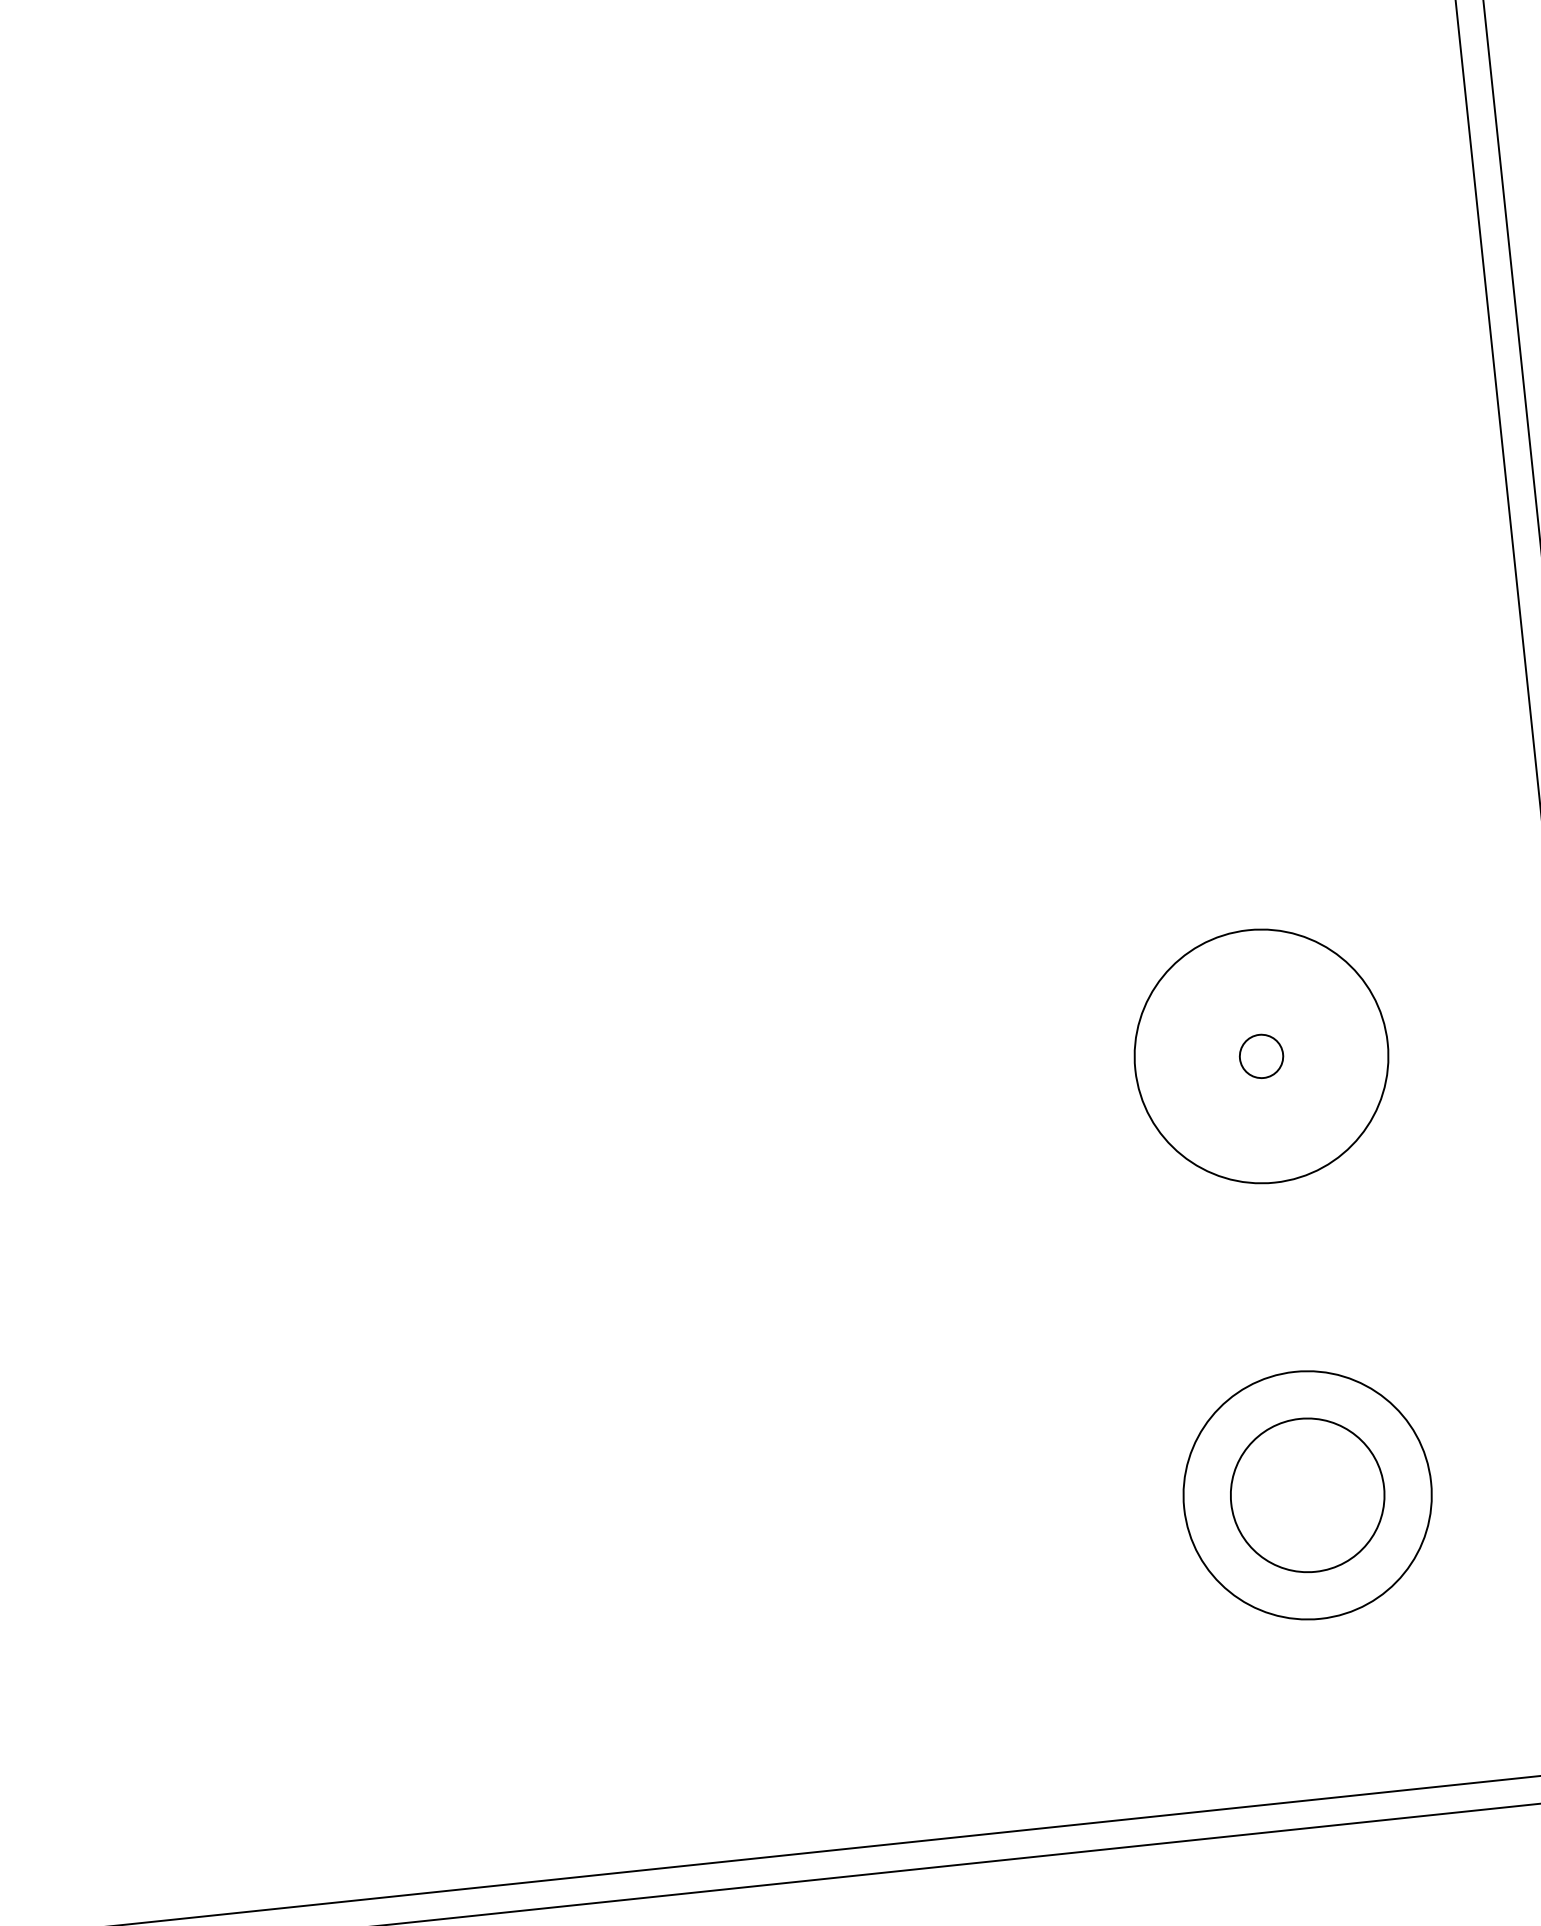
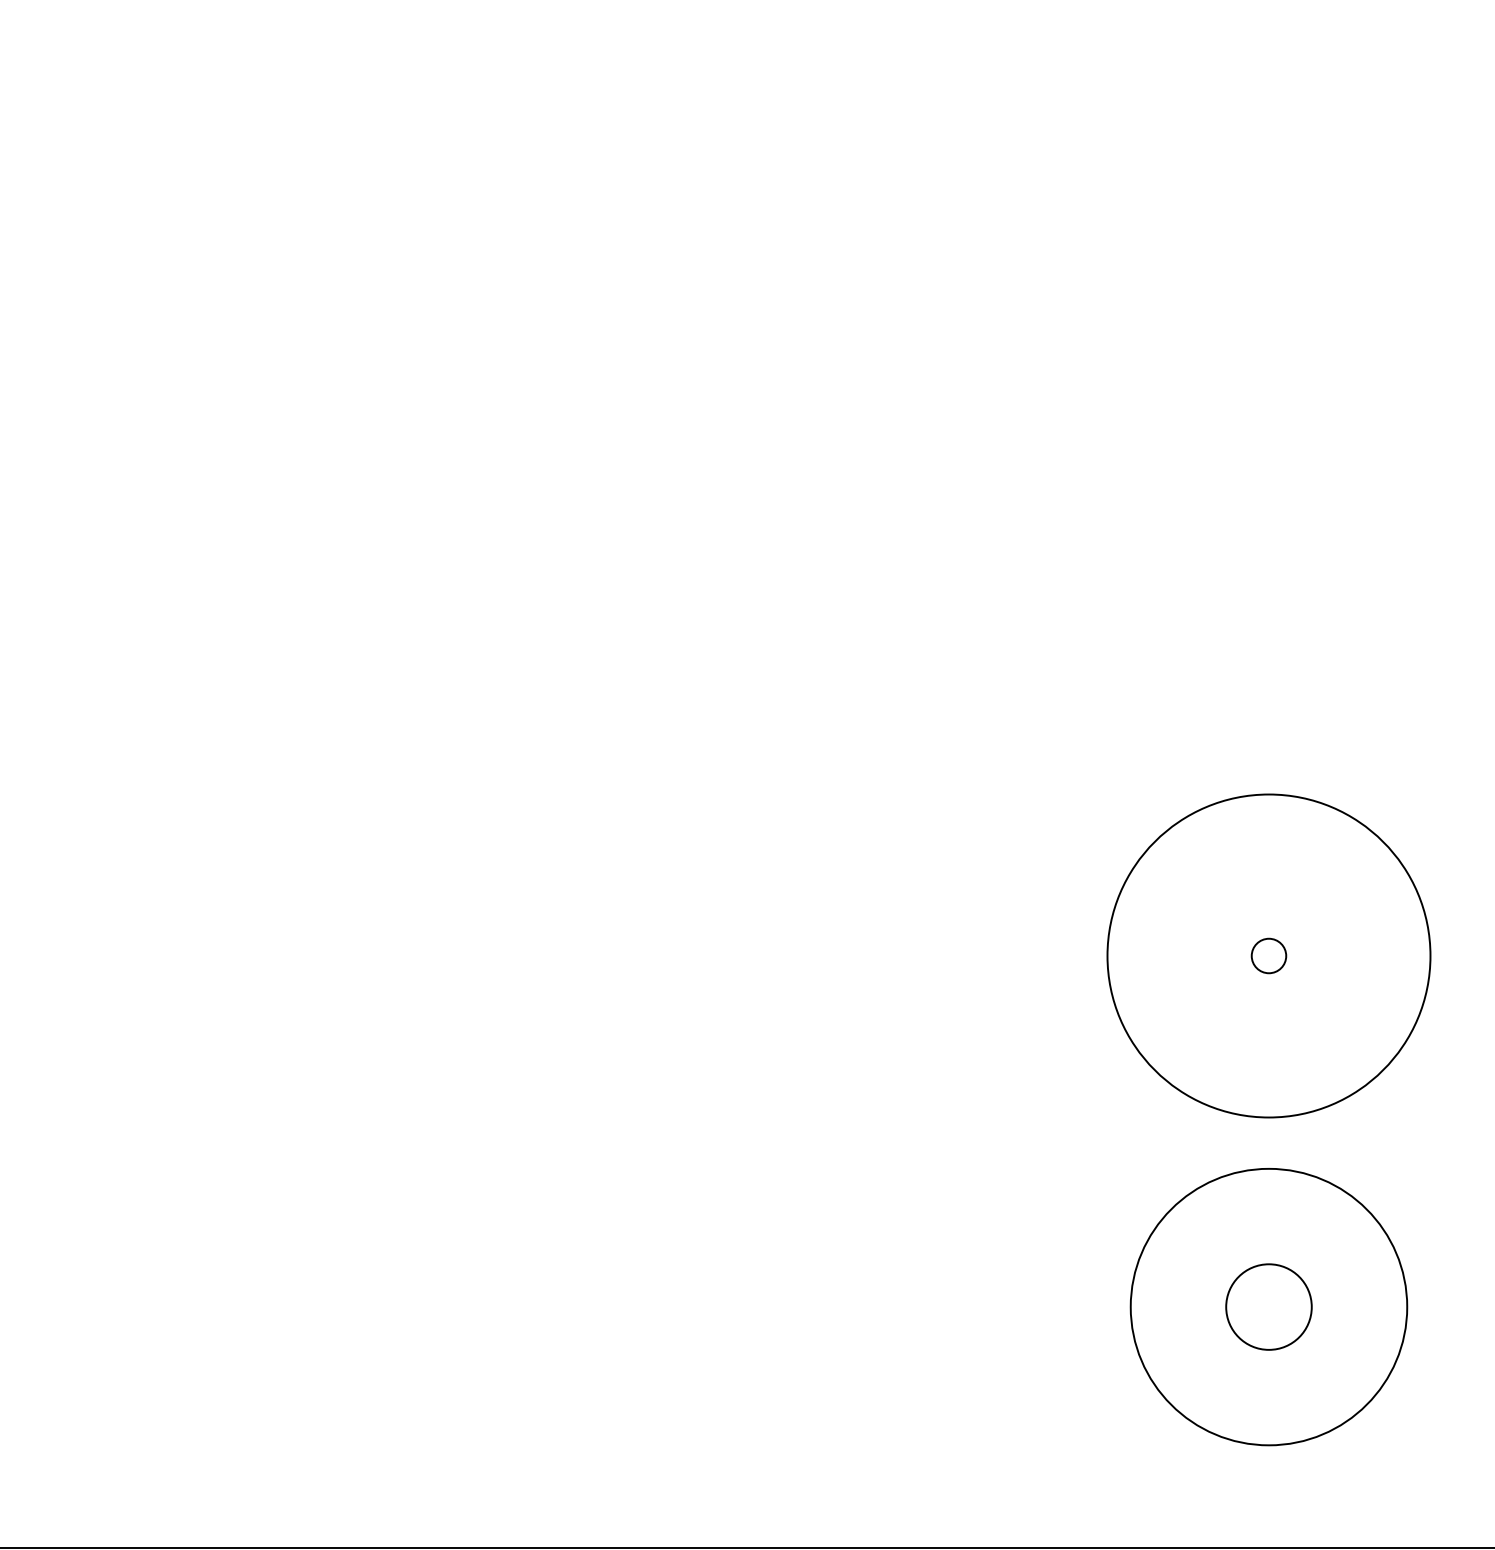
circle: (1260, 1055) -> (1268, 955), size x1.6
circle: (1306, 1494) -> (1268, 1306), size x0.7
circle: (1306, 1494) -> (1268, 1306), size x1.4

